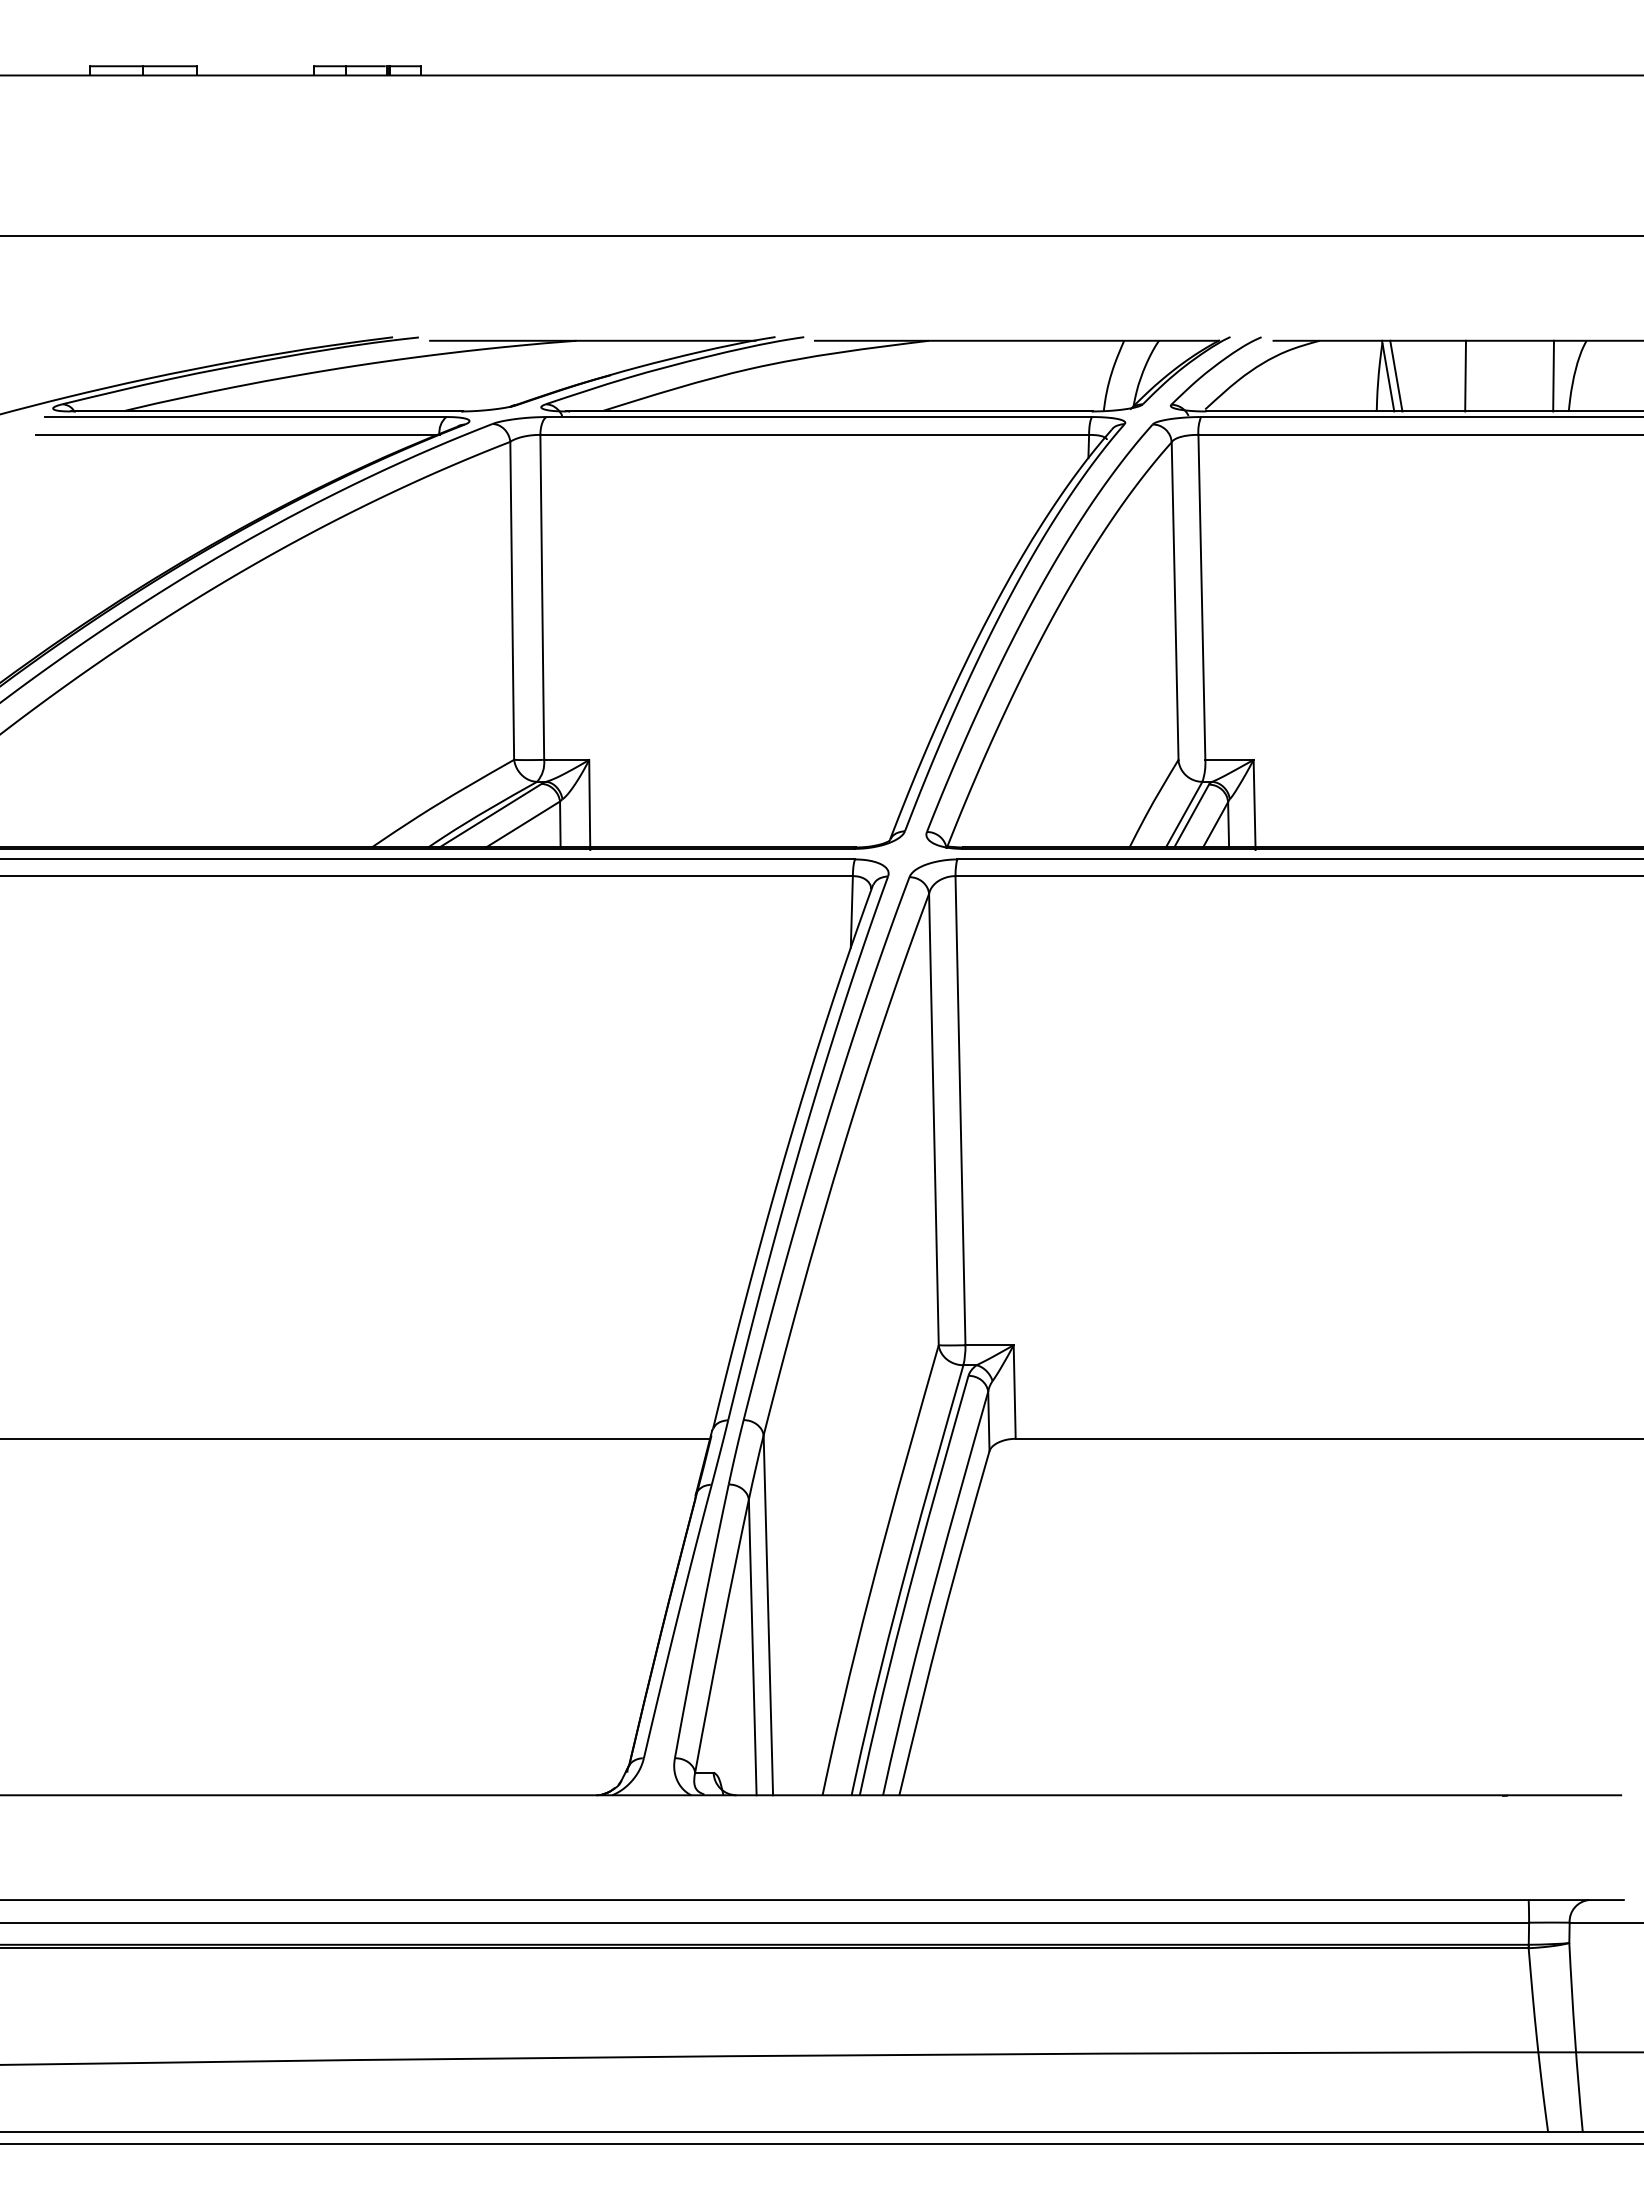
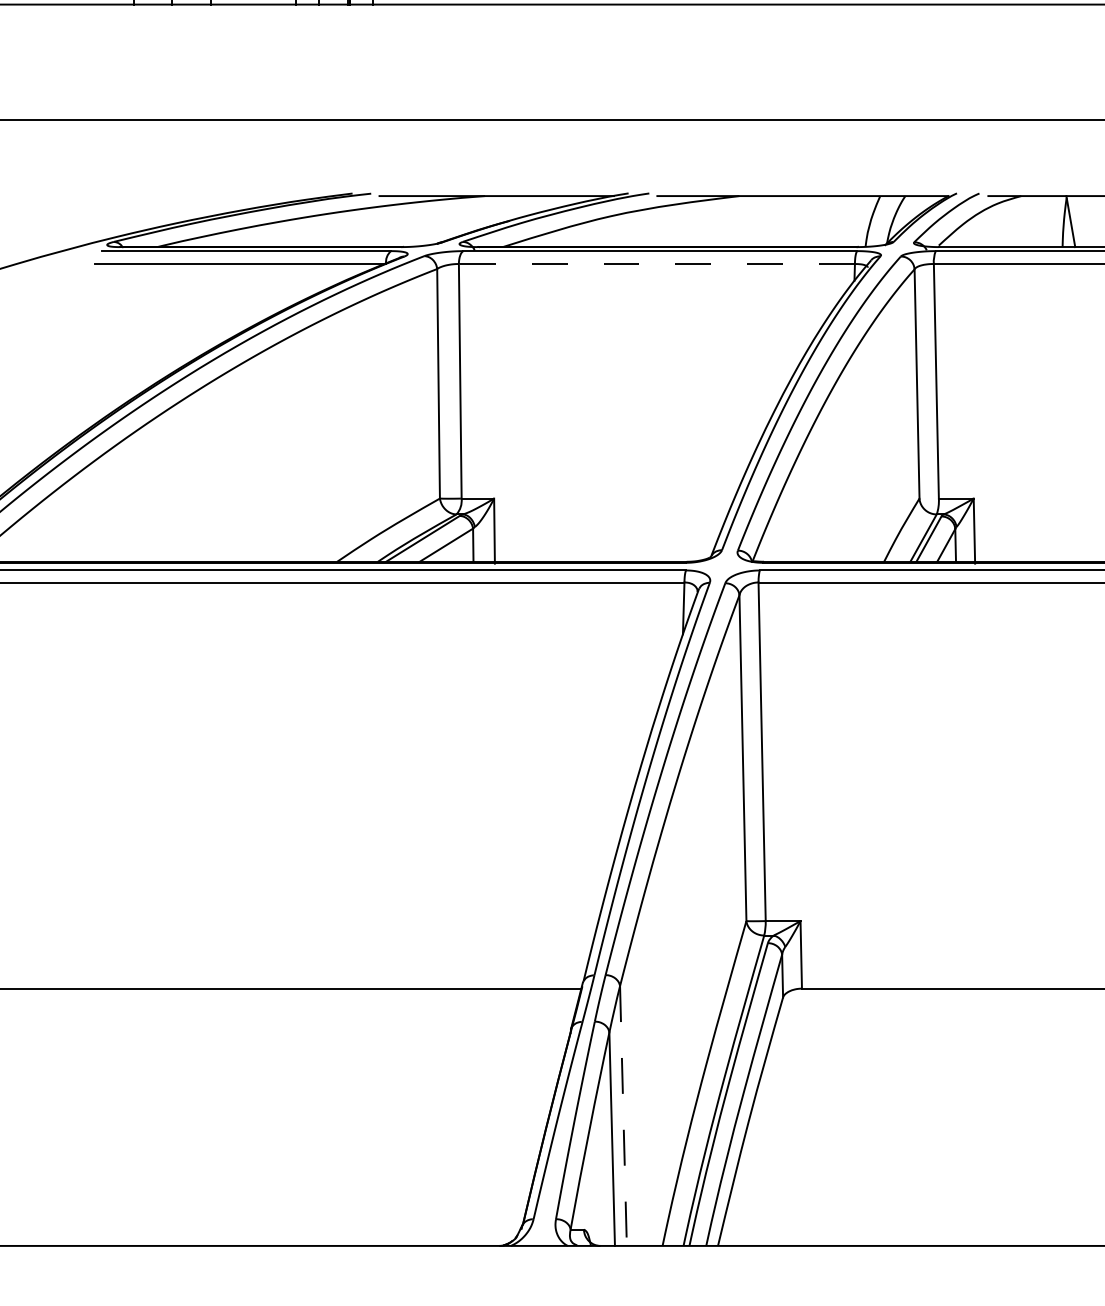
line: (1396, 375) -> (1076, 221), removed
line: (814, 434) -> (656, 263), solid -> dashed
line: (768, 1615) -> (623, 1116), solid -> dashed

